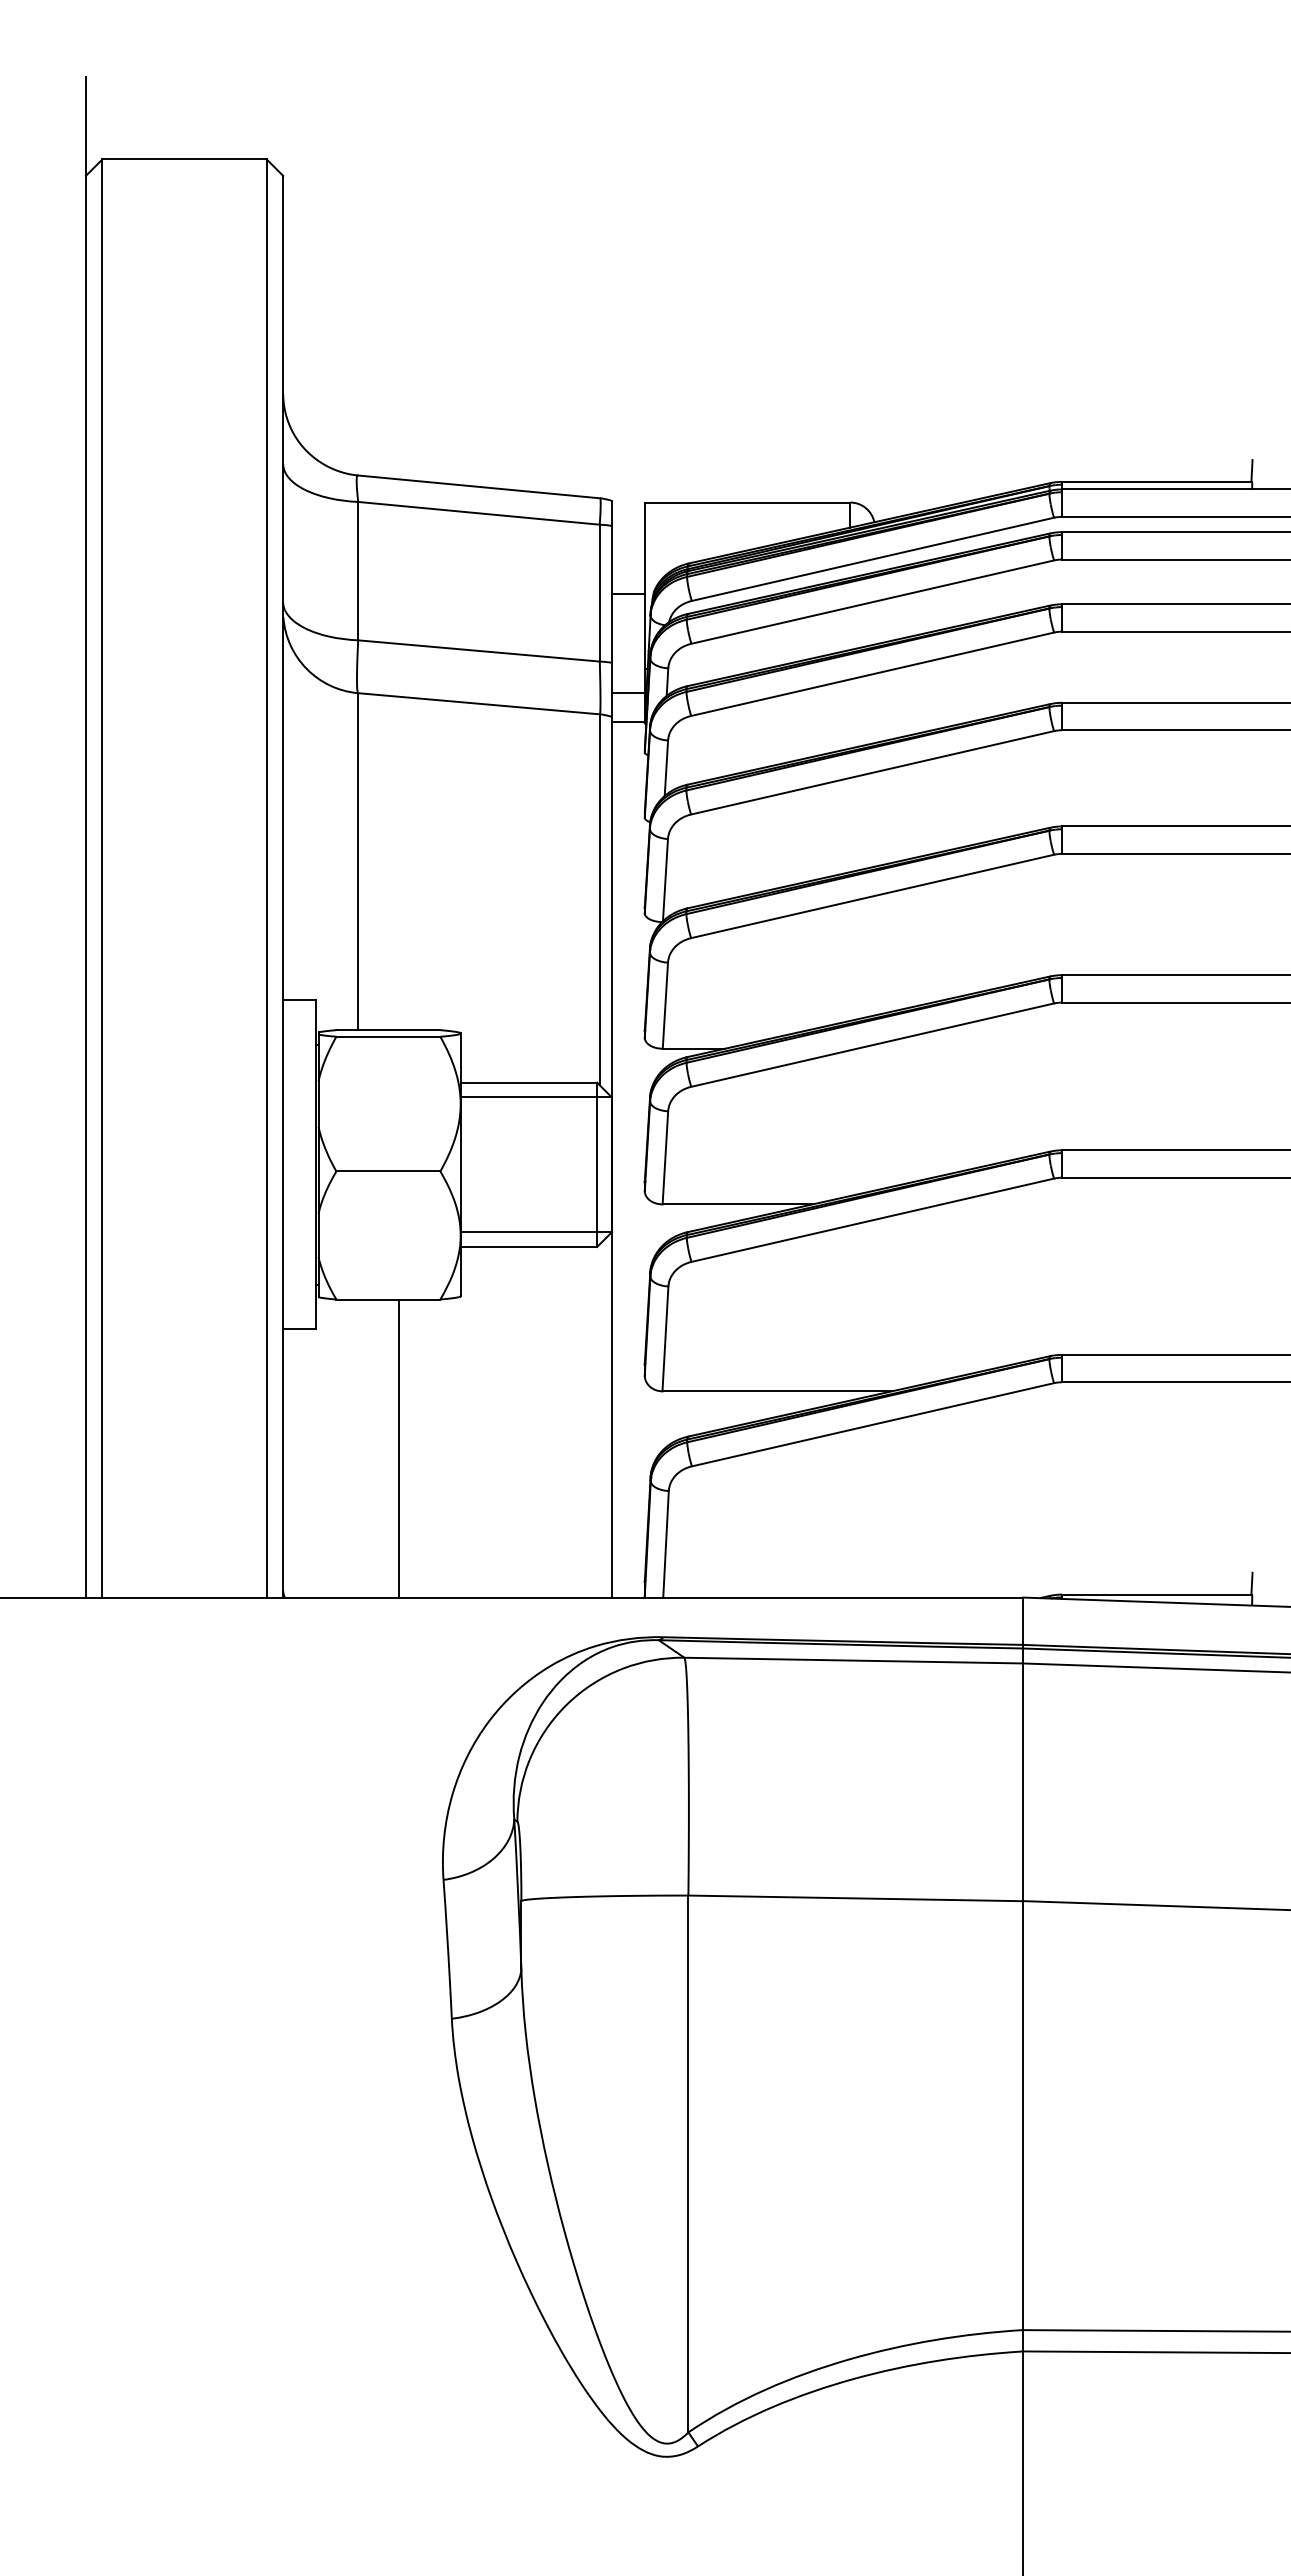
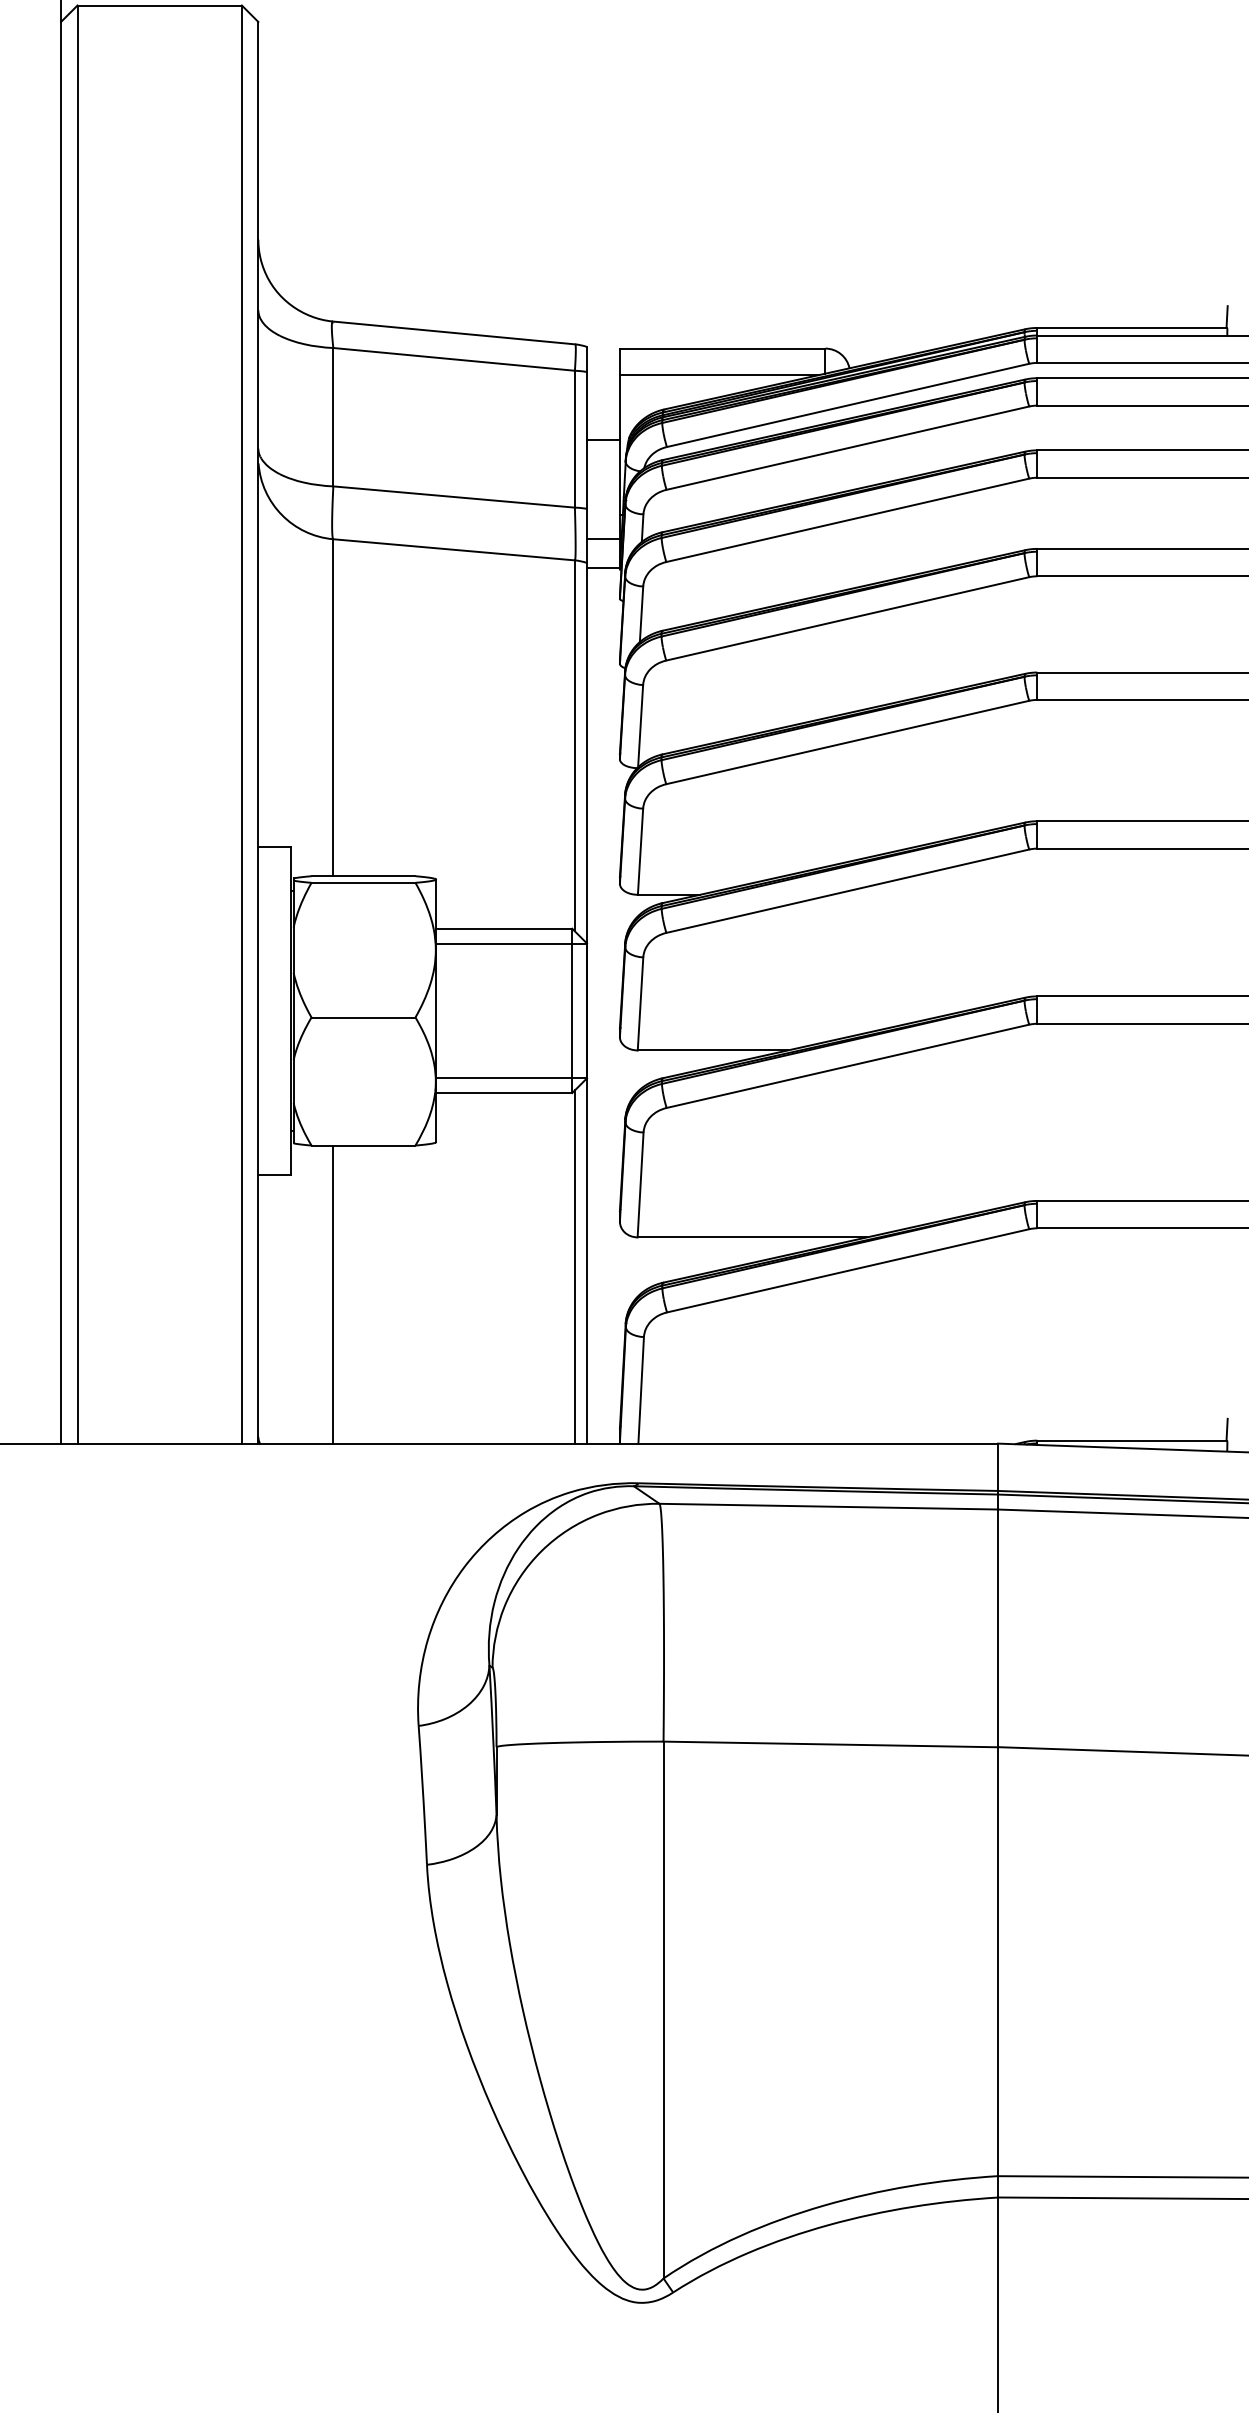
line: (743, 529) -> (718, 375), added
line: (599, 1420) -> (574, 1266), added
line: (399, 1448) -> (333, 1294), moved

